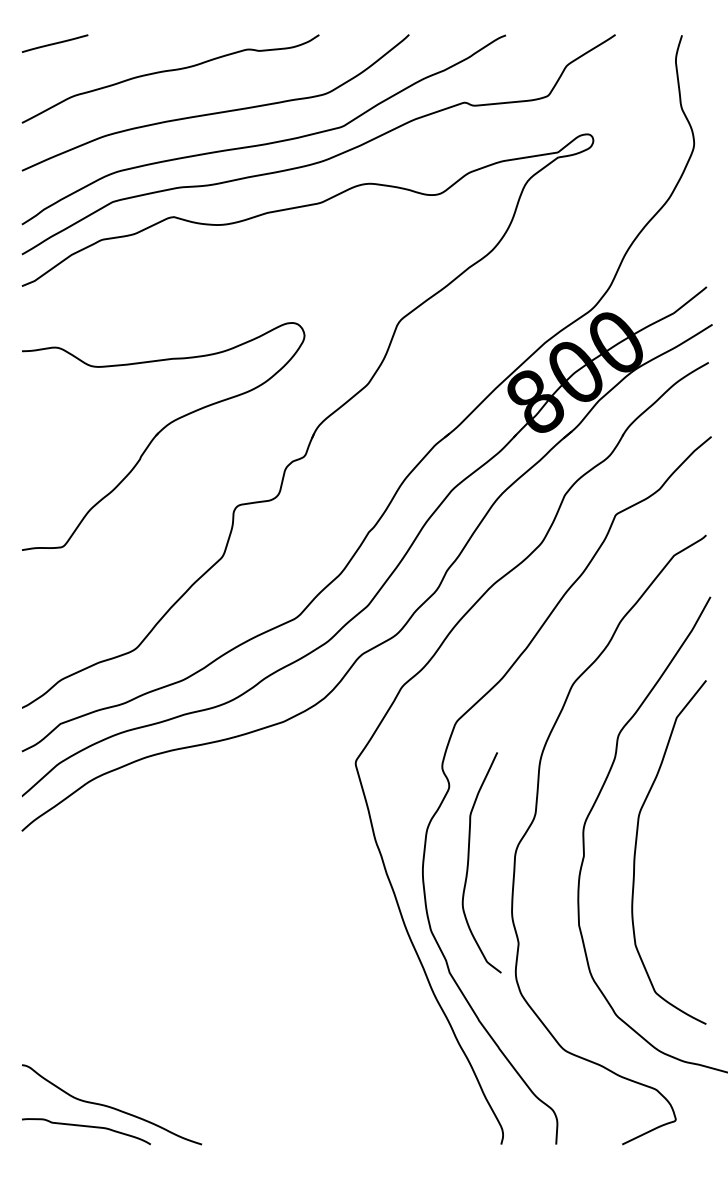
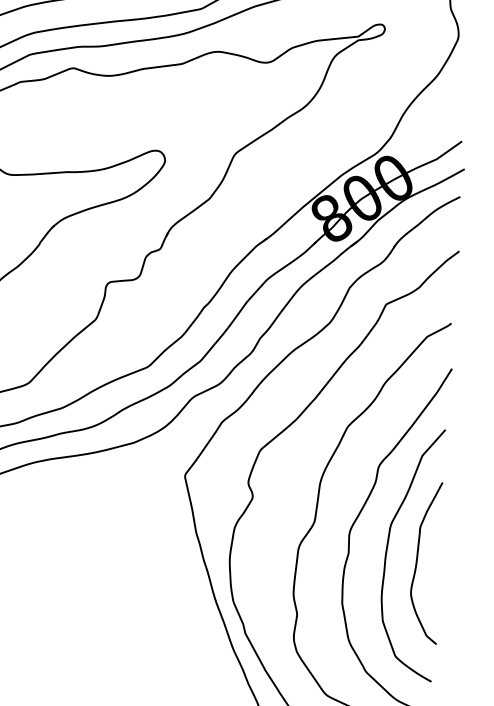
curve: (469, 860) -> (417, 560), moved

